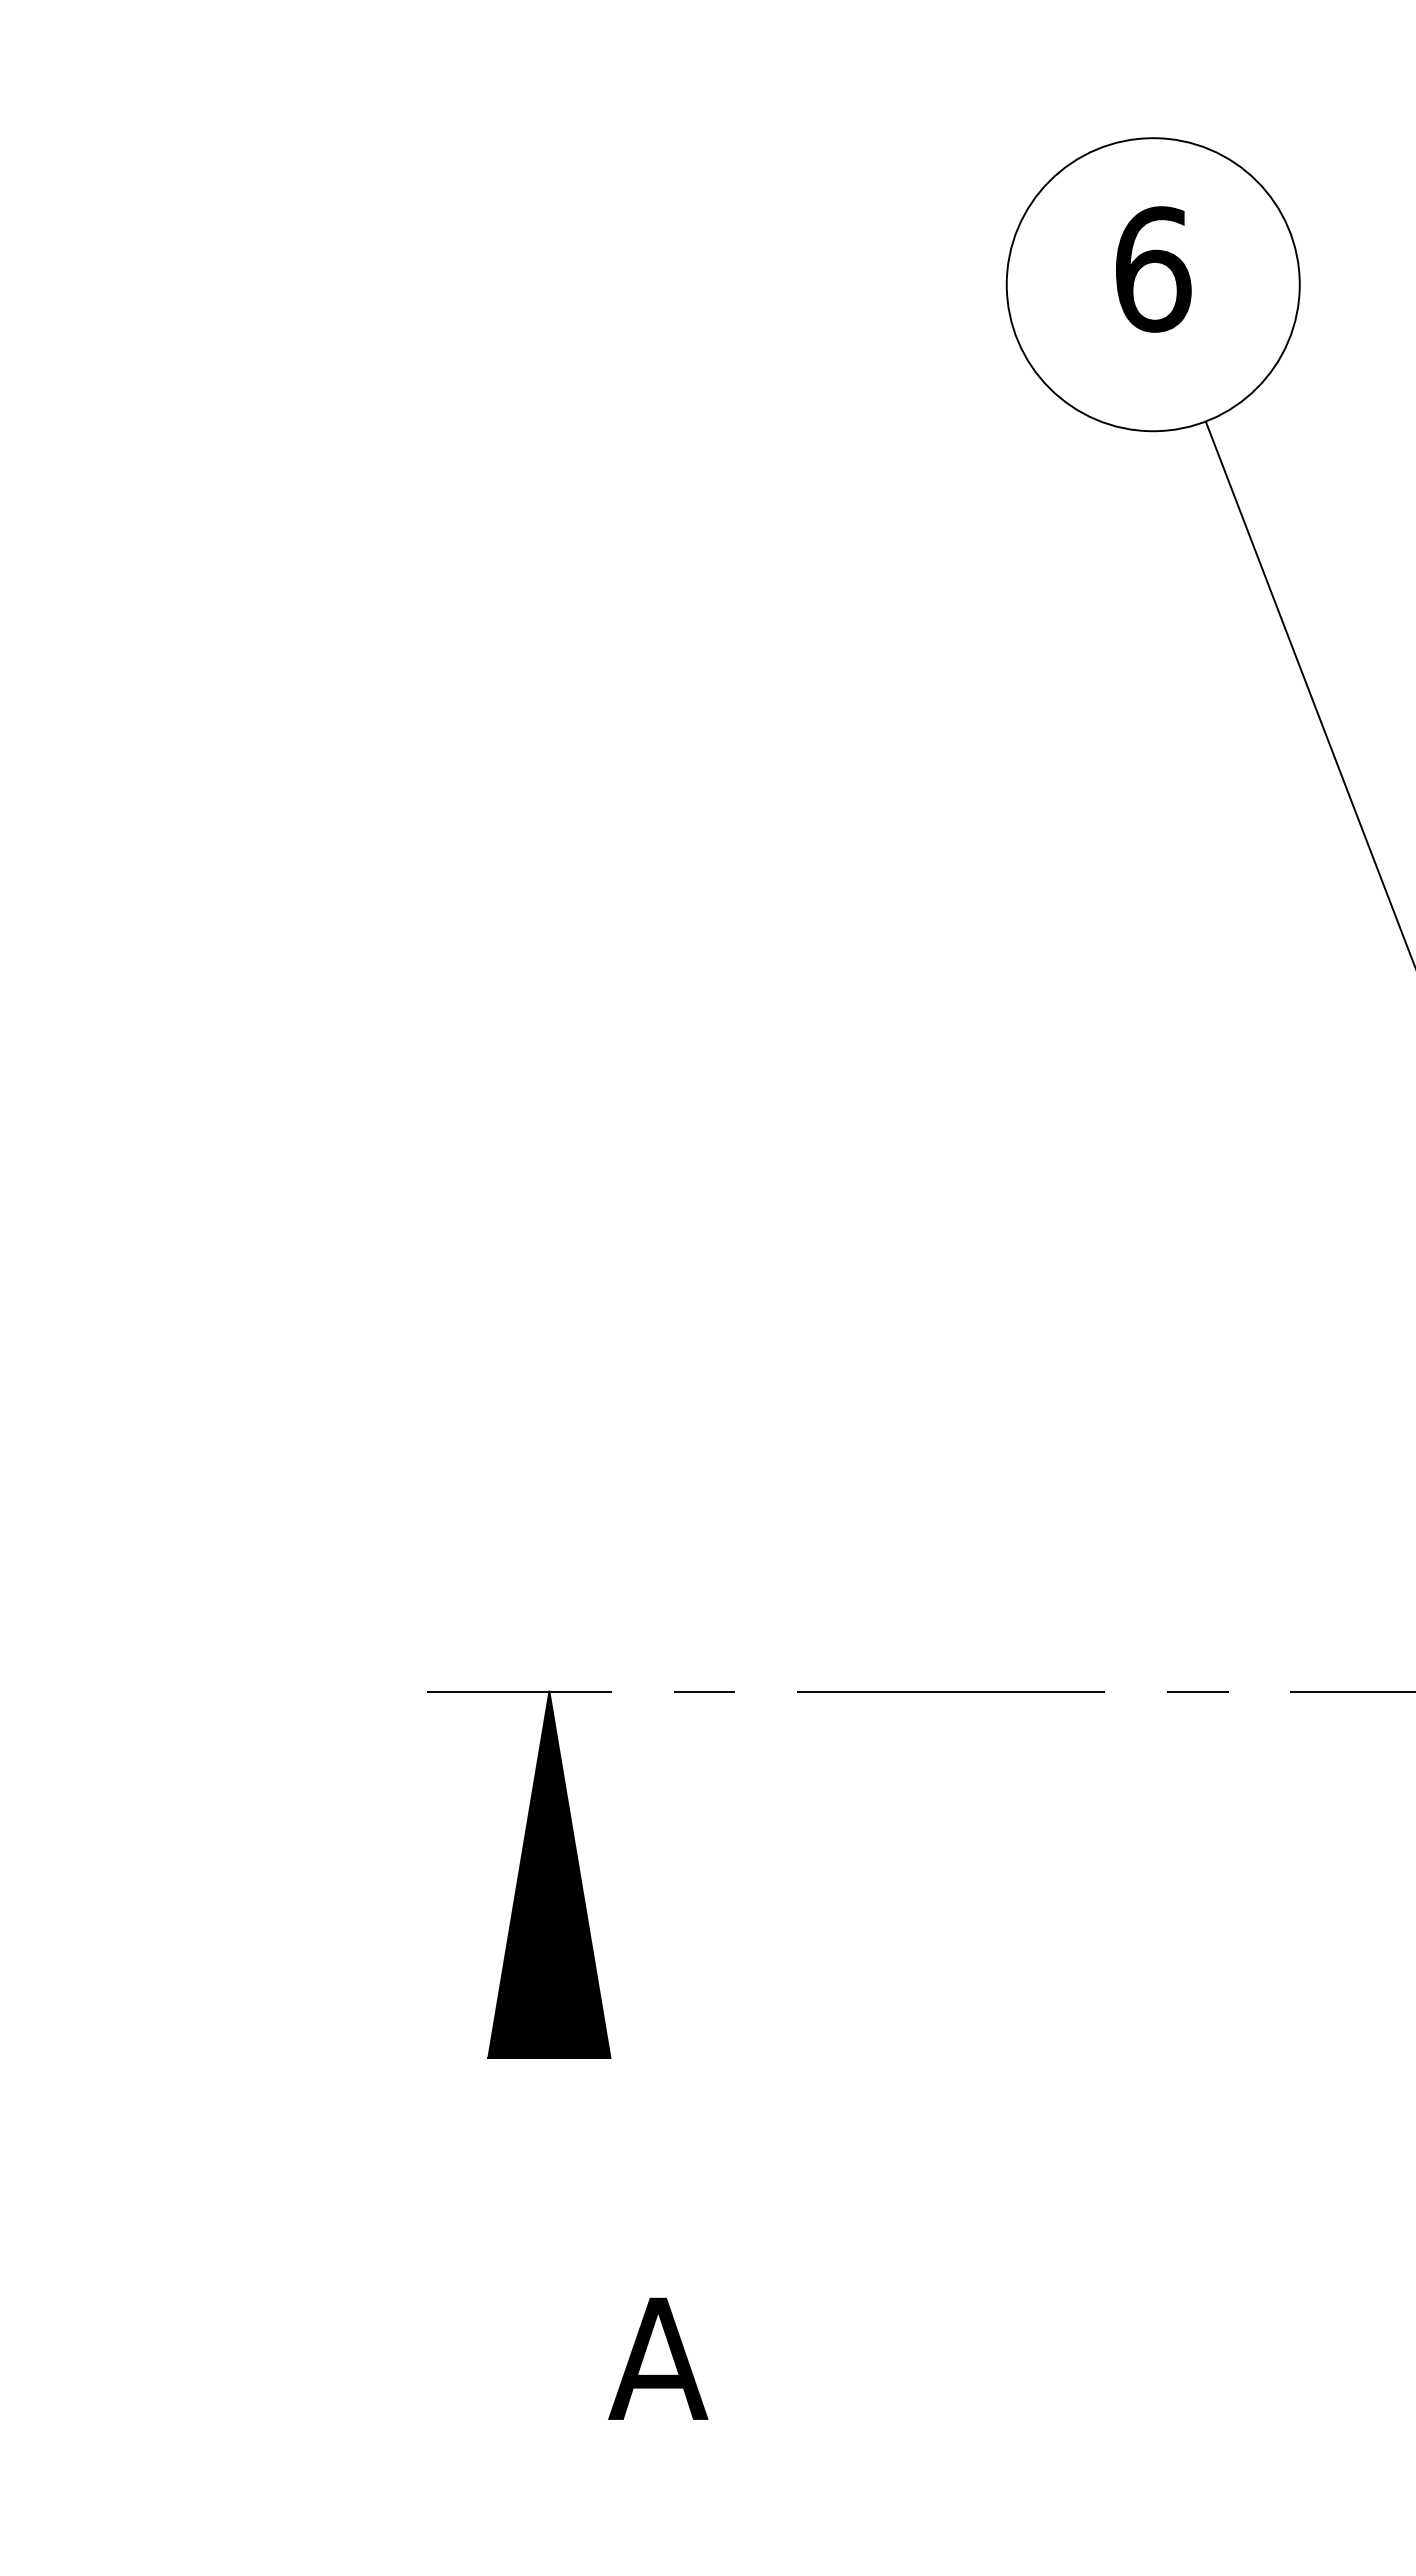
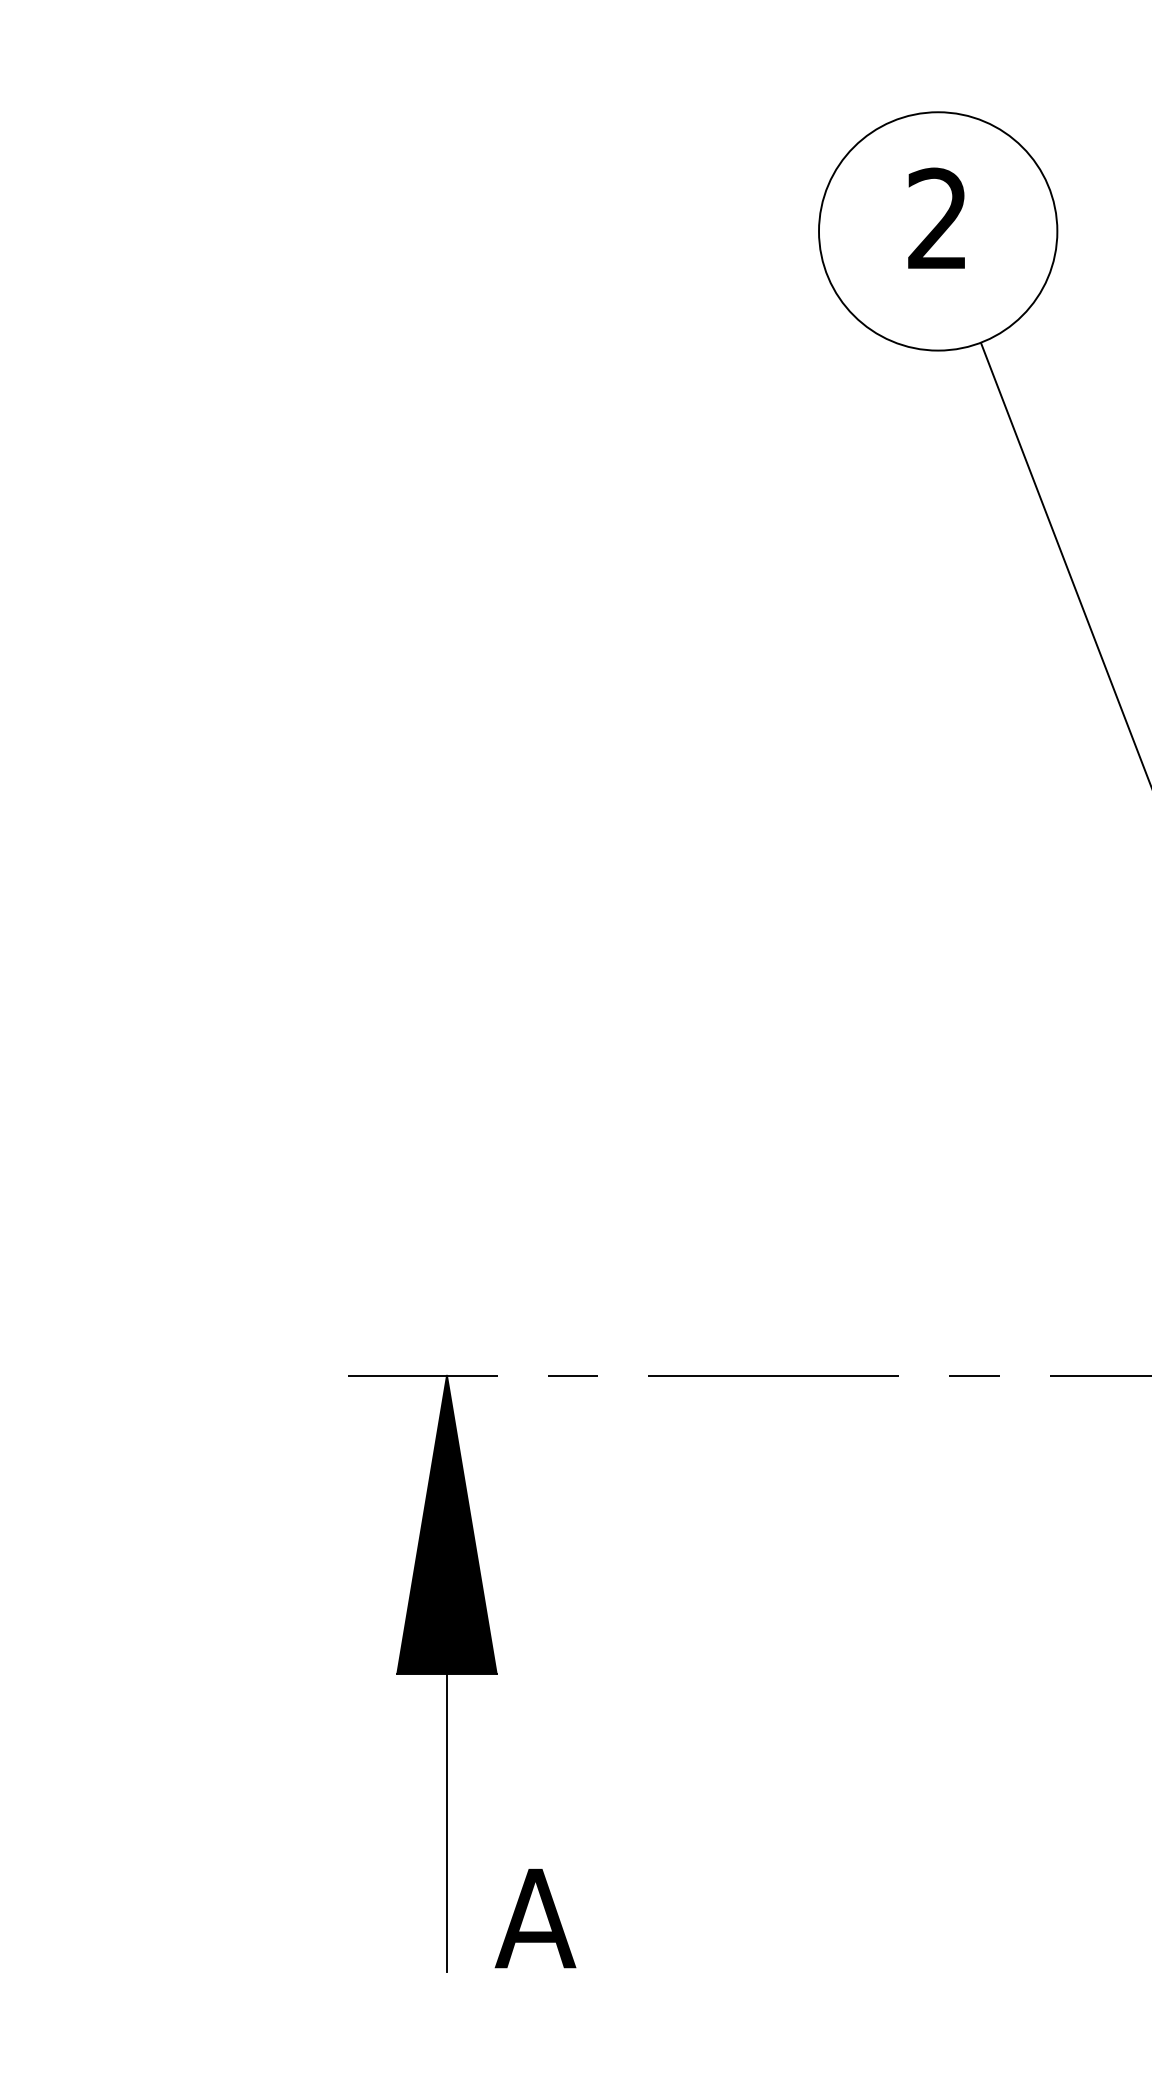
text: (1153, 269) -> (938, 219), 6 -> 2
line: (549, 2241) -> (447, 1823), added

